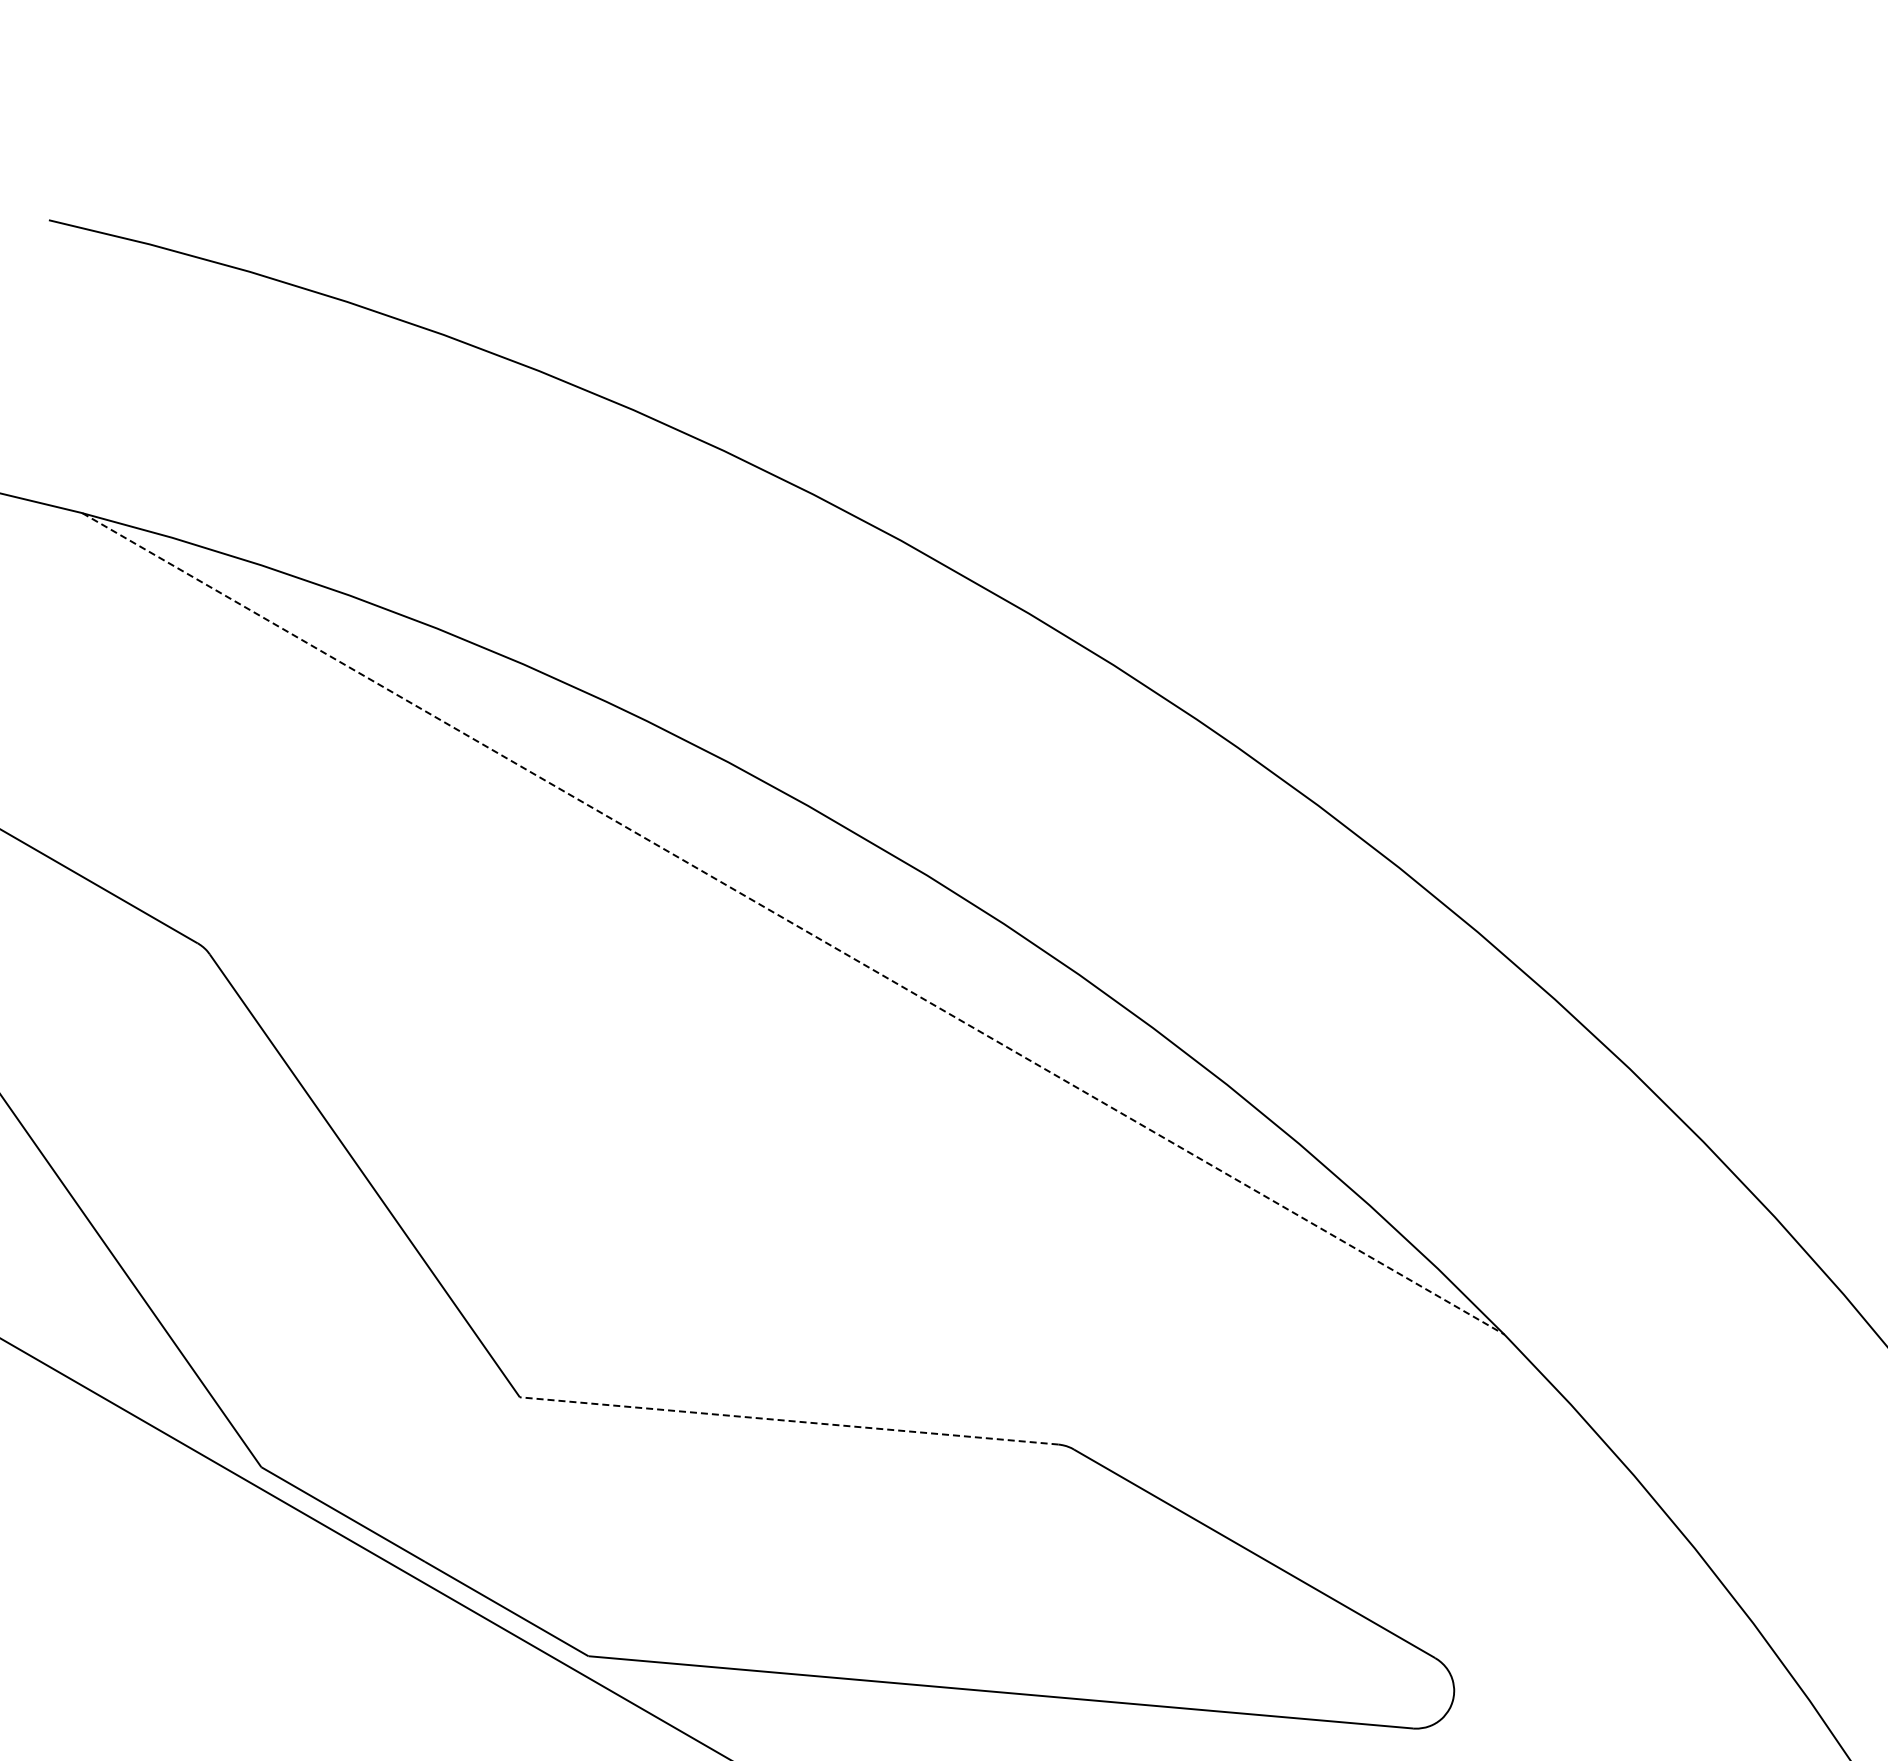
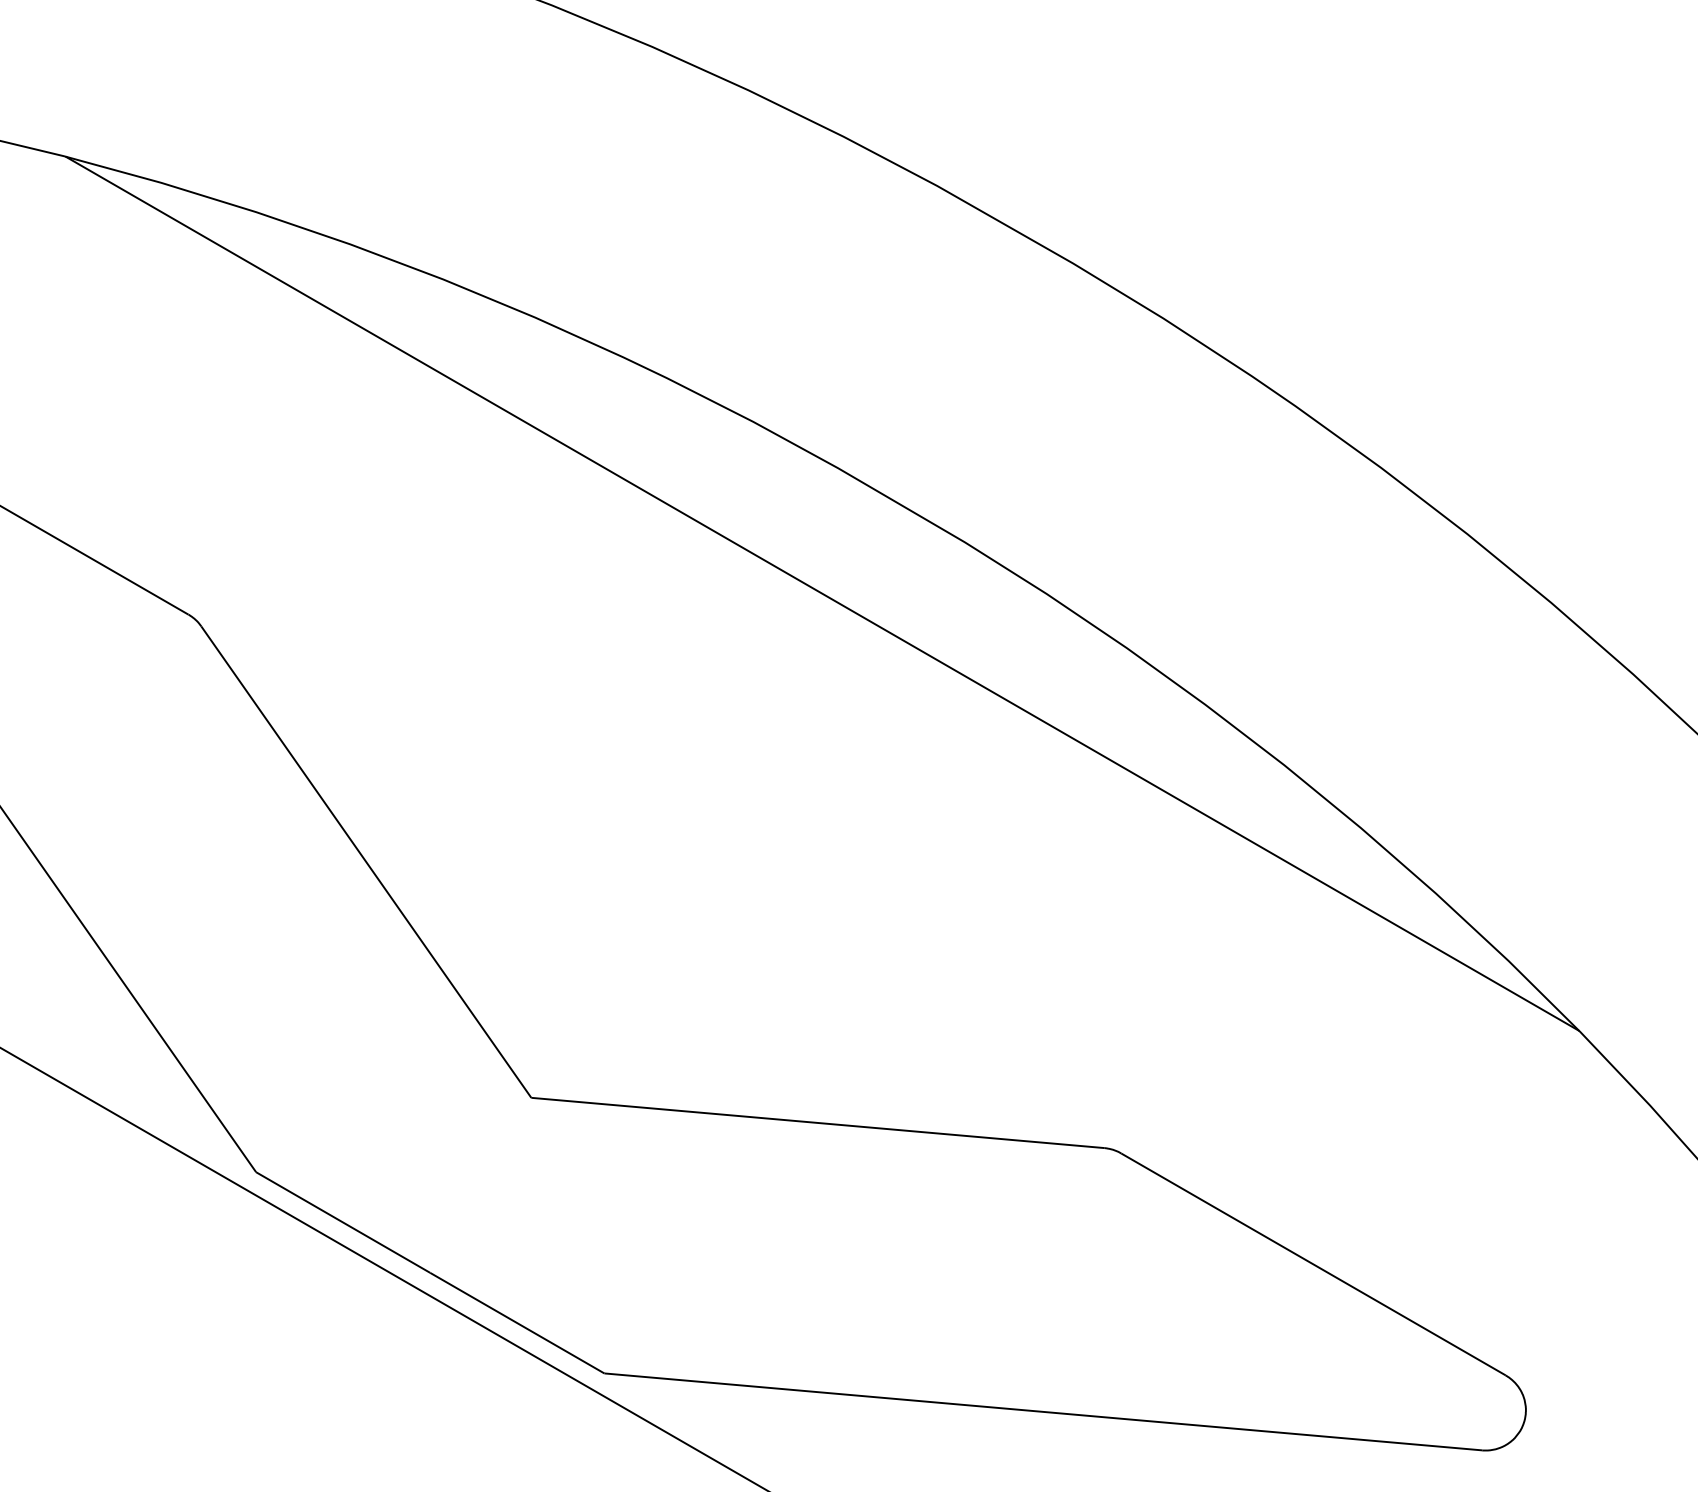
line: (793, 924) -> (822, 594), dashed -> solid
line: (788, 1420) -> (817, 1122), dashed -> solid

